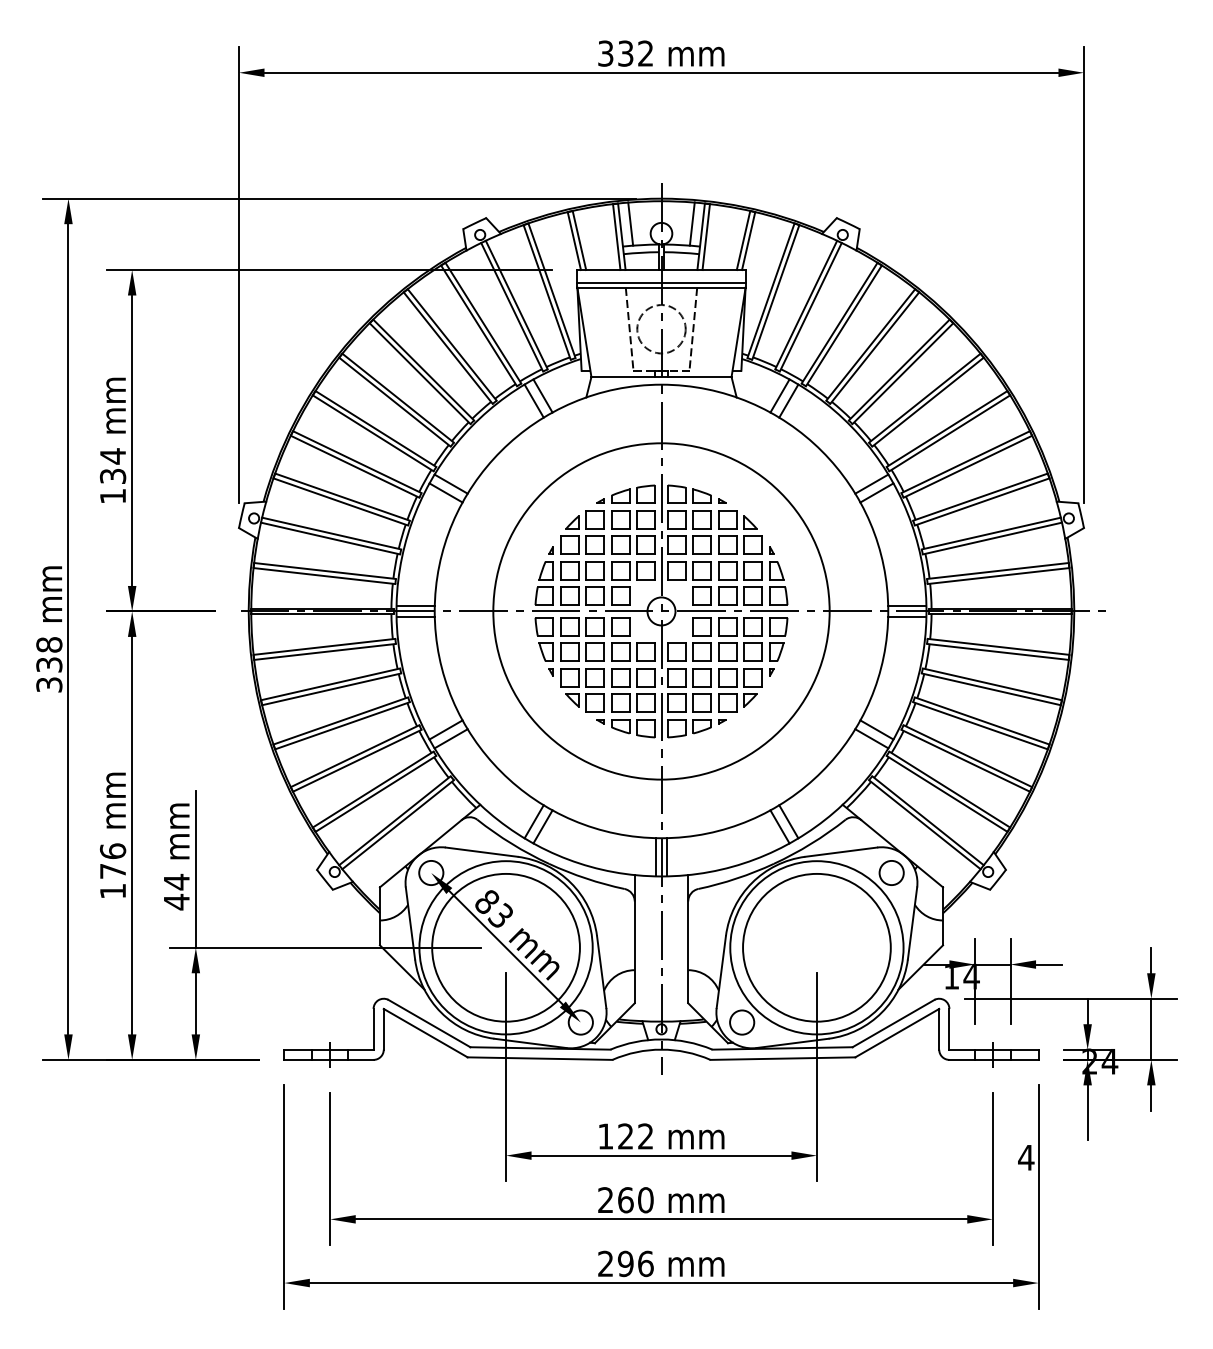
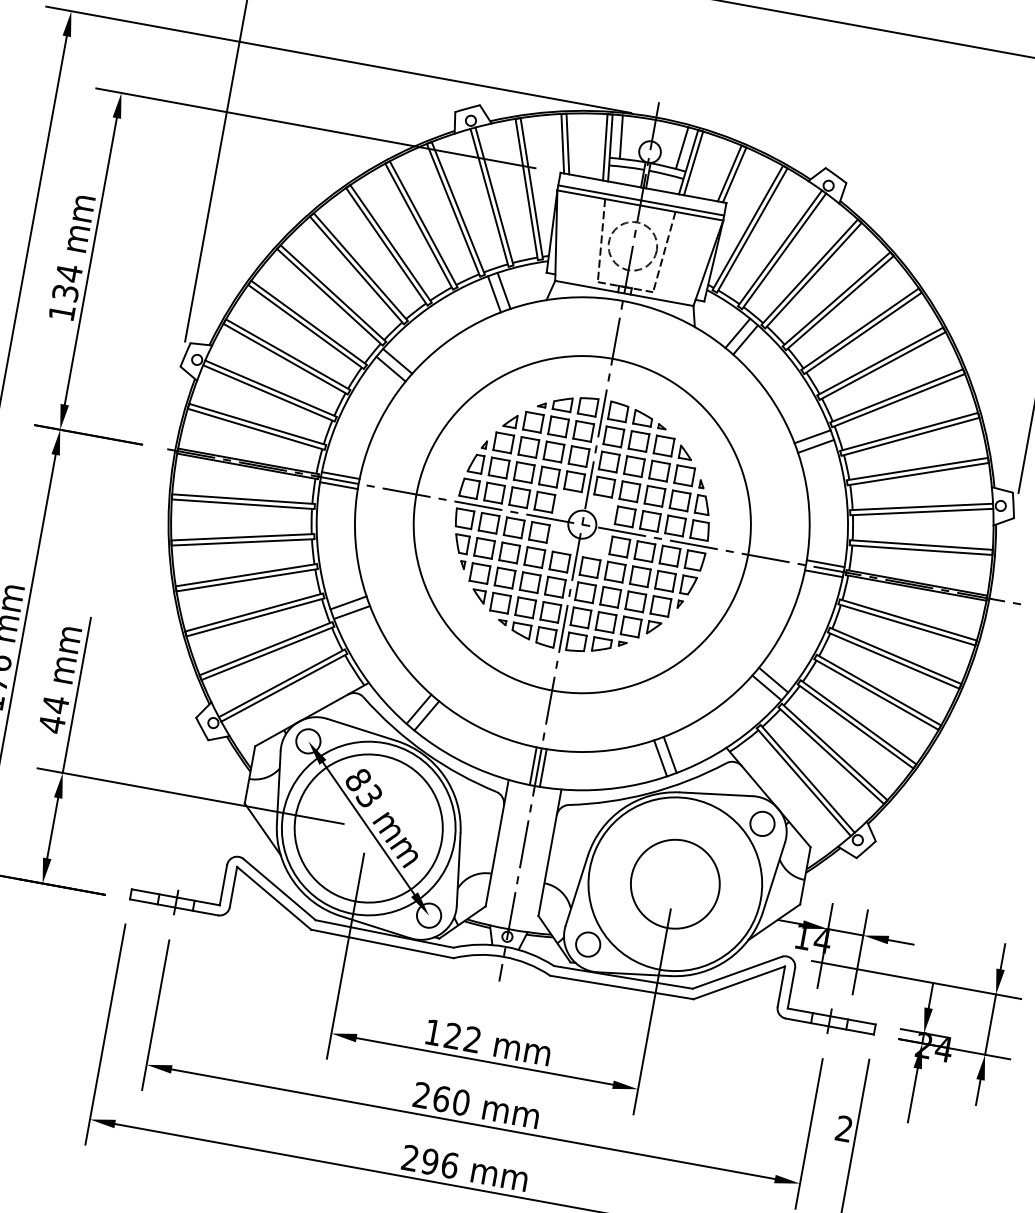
circle: (816, 947) -> (674, 883), size x0.6
text: (1026, 1157) -> (844, 1128), 4 -> 2

